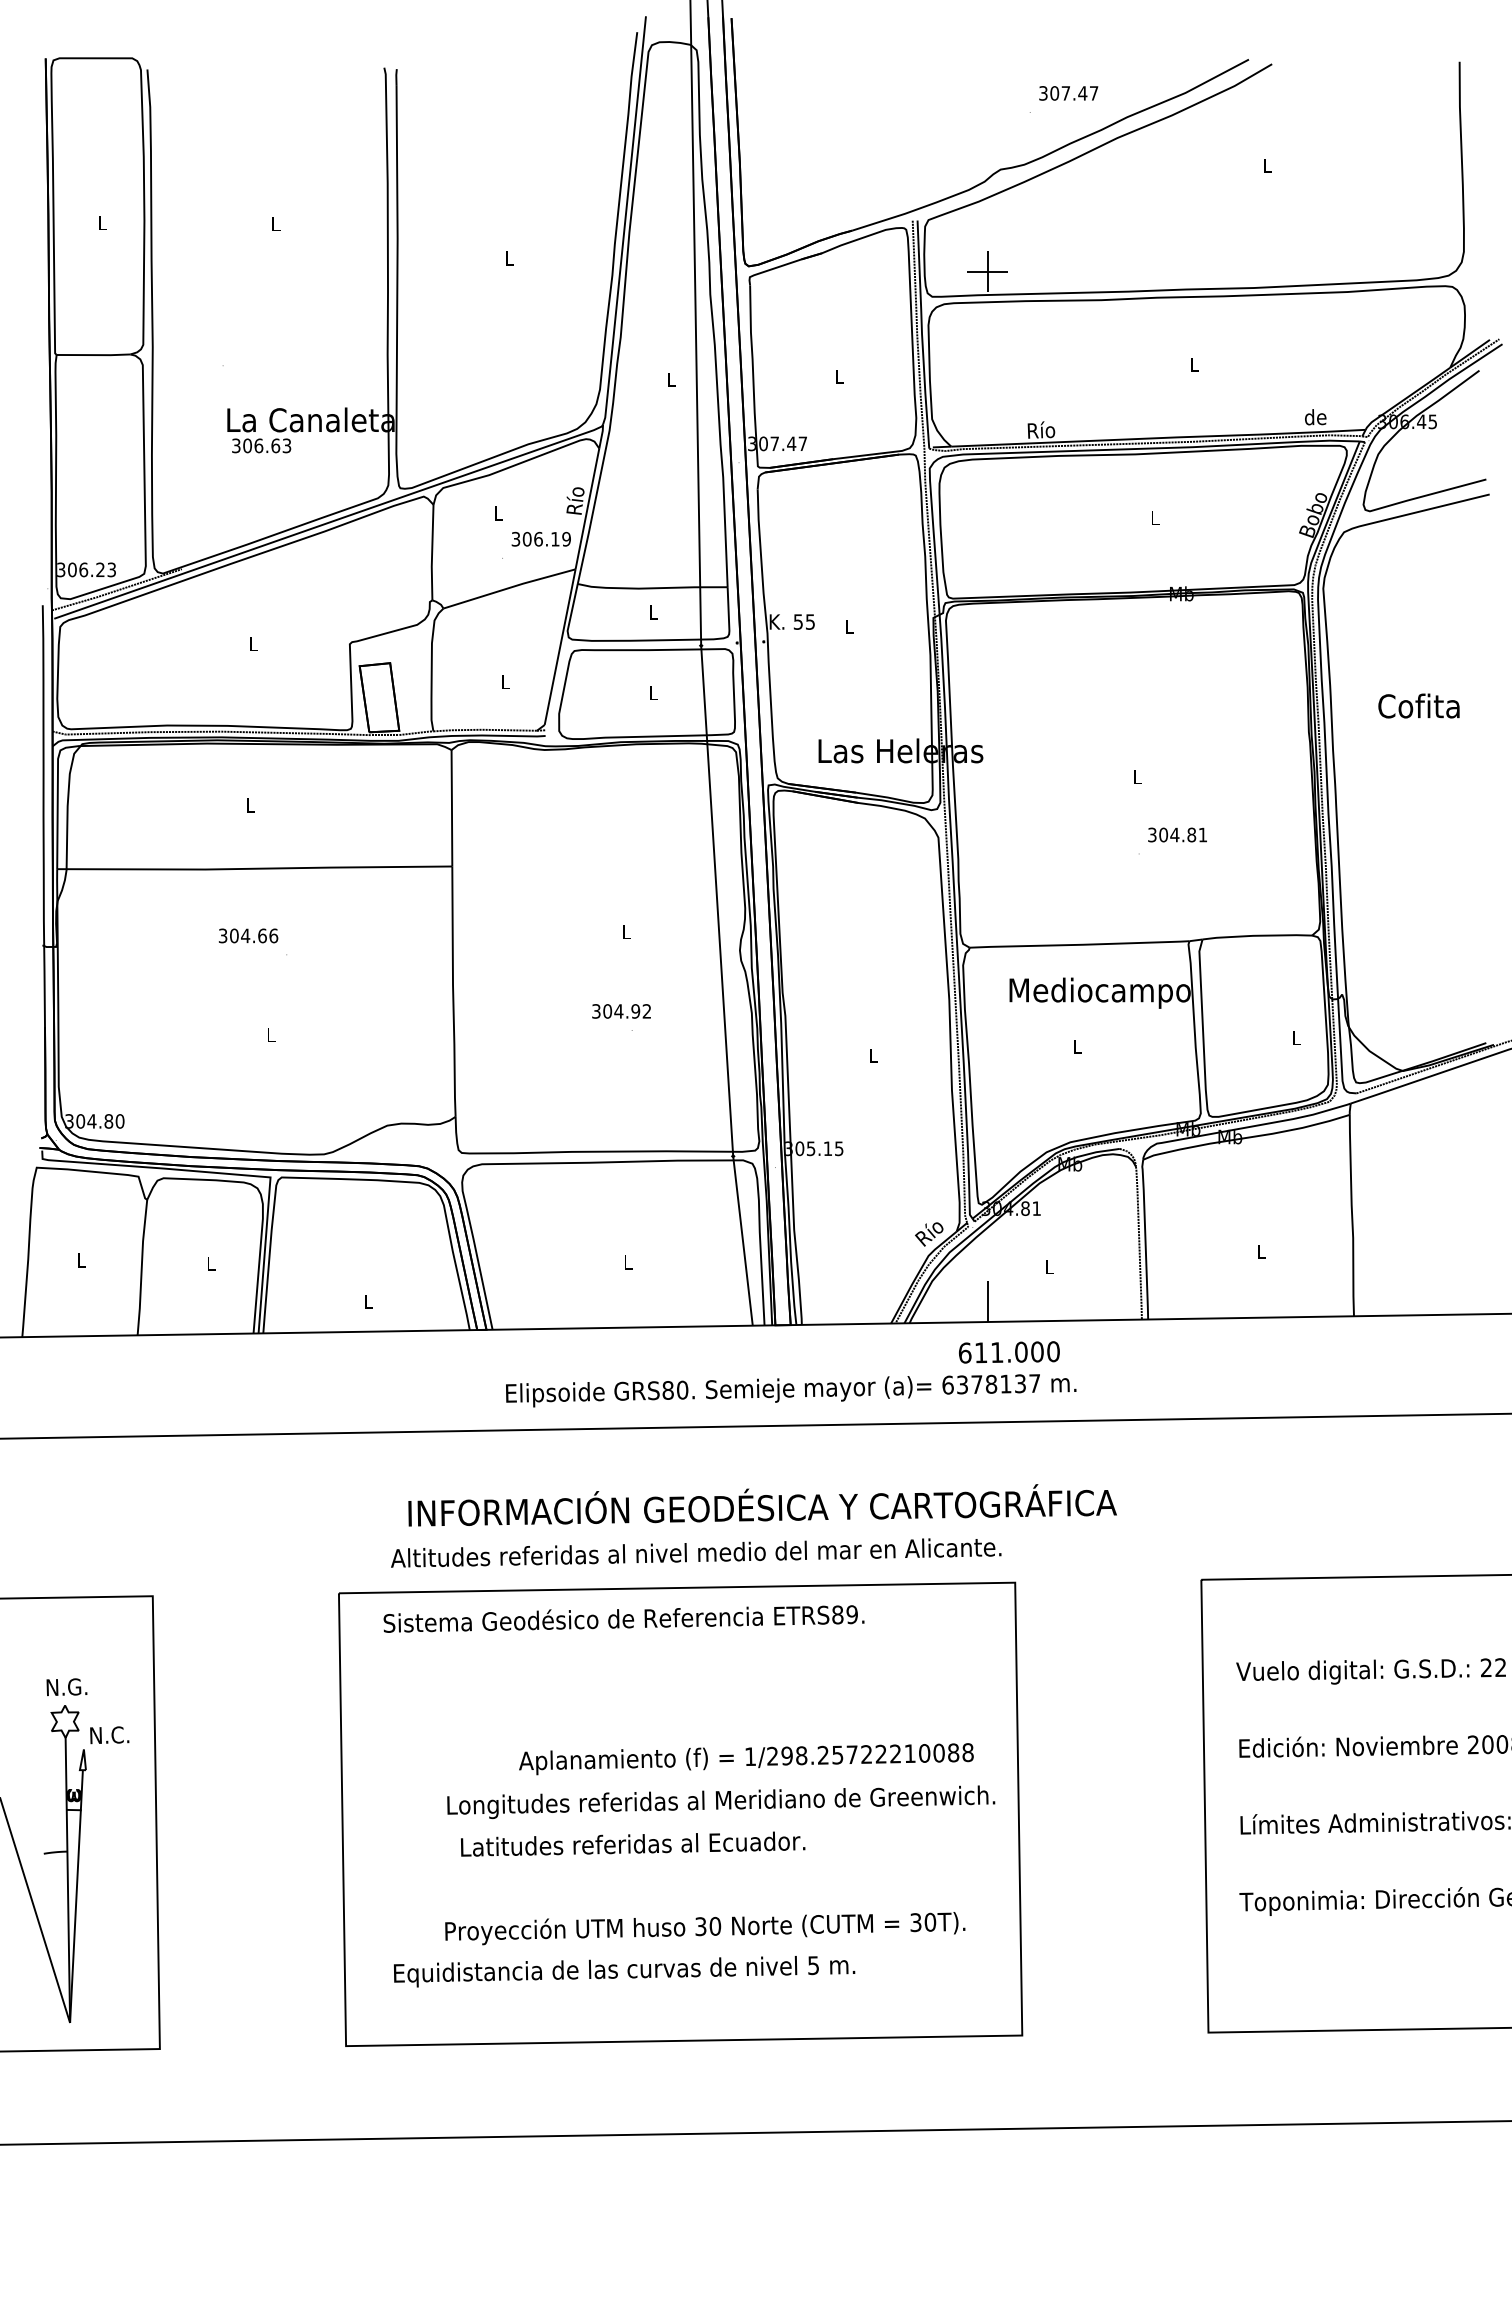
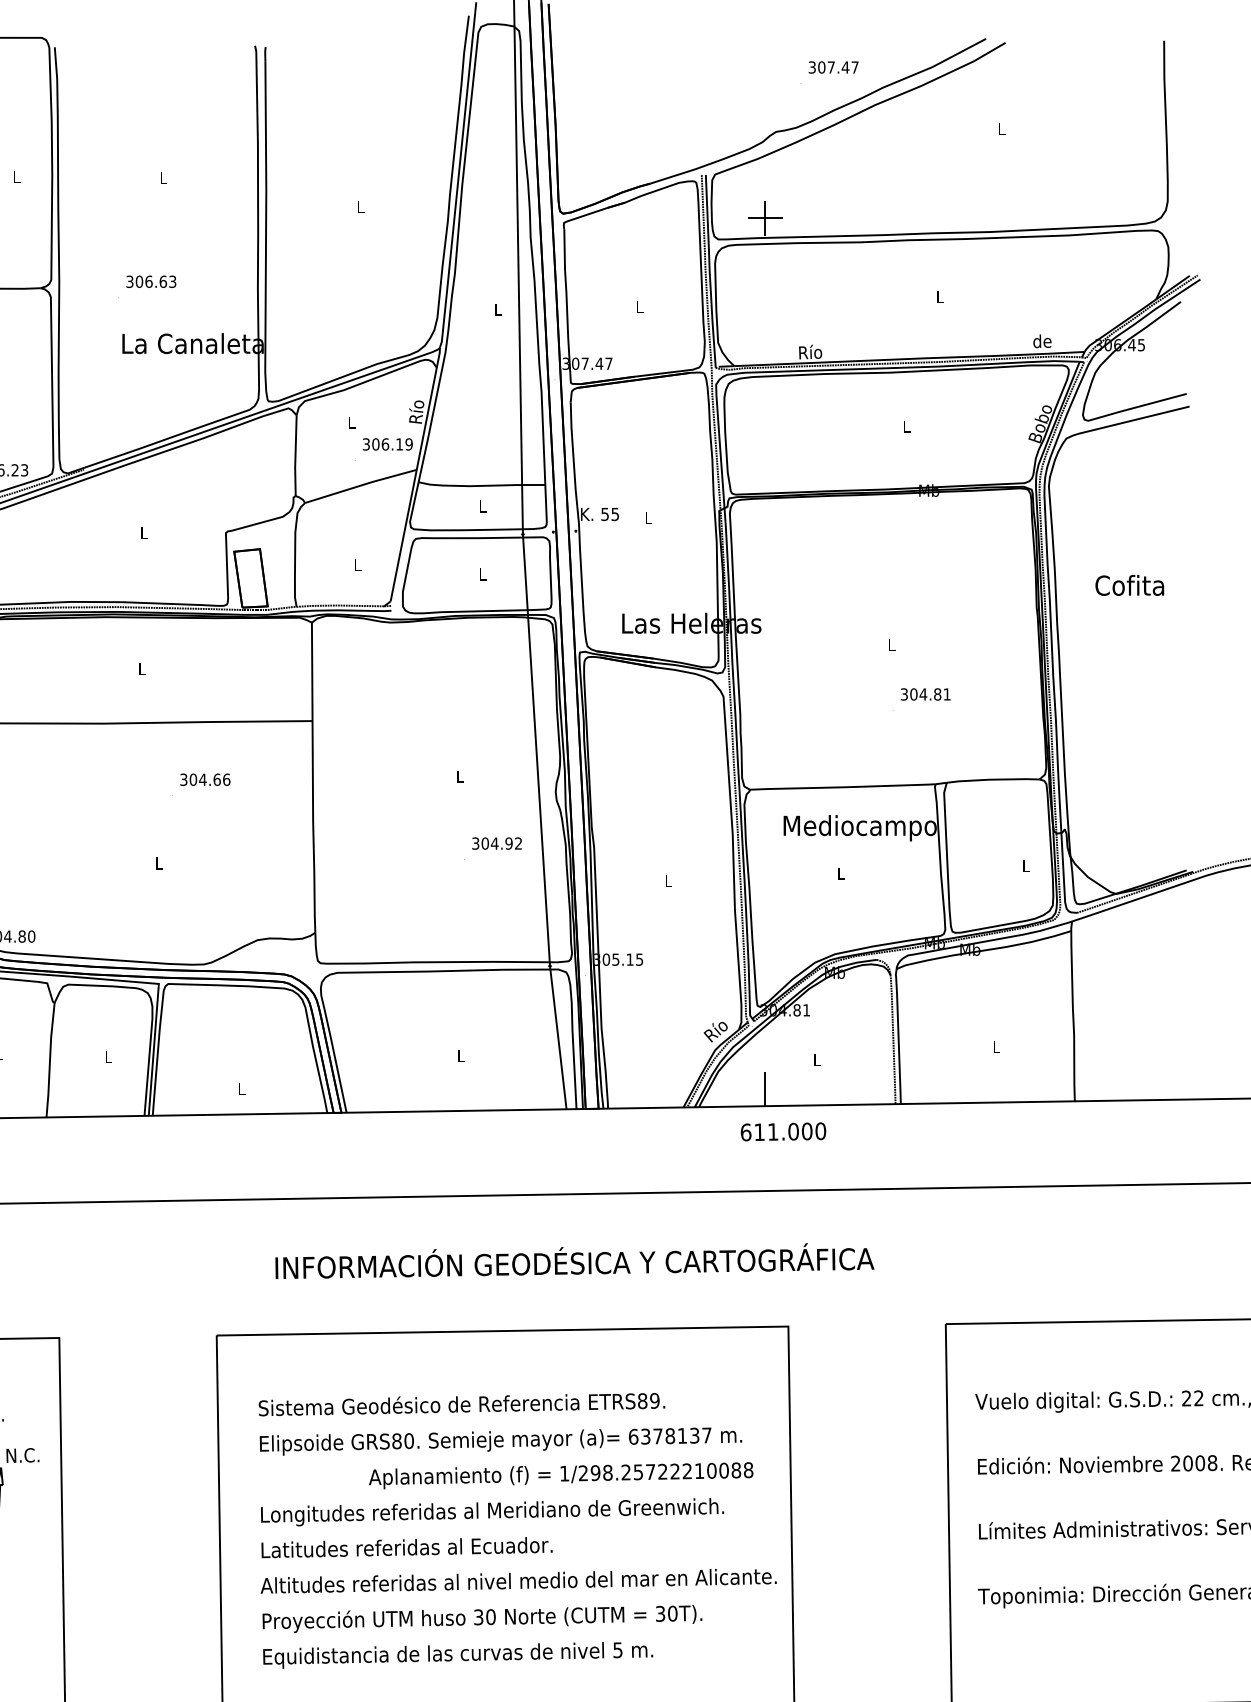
text: (261, 445) -> (151, 281), moved
text: (248, 935) -> (205, 779), moved
text: (621, 1011) -> (497, 843), moved
text: (791, 1390) -> (501, 1441), moved
text: (696, 1552) -> (518, 1580), moved
text: (623, 1618) -> (461, 1404), moved
text: (721, 1801) -> (492, 1511), moved
text: (633, 1843) -> (407, 1547), moved
text: (705, 1928) -> (482, 1618), moved

